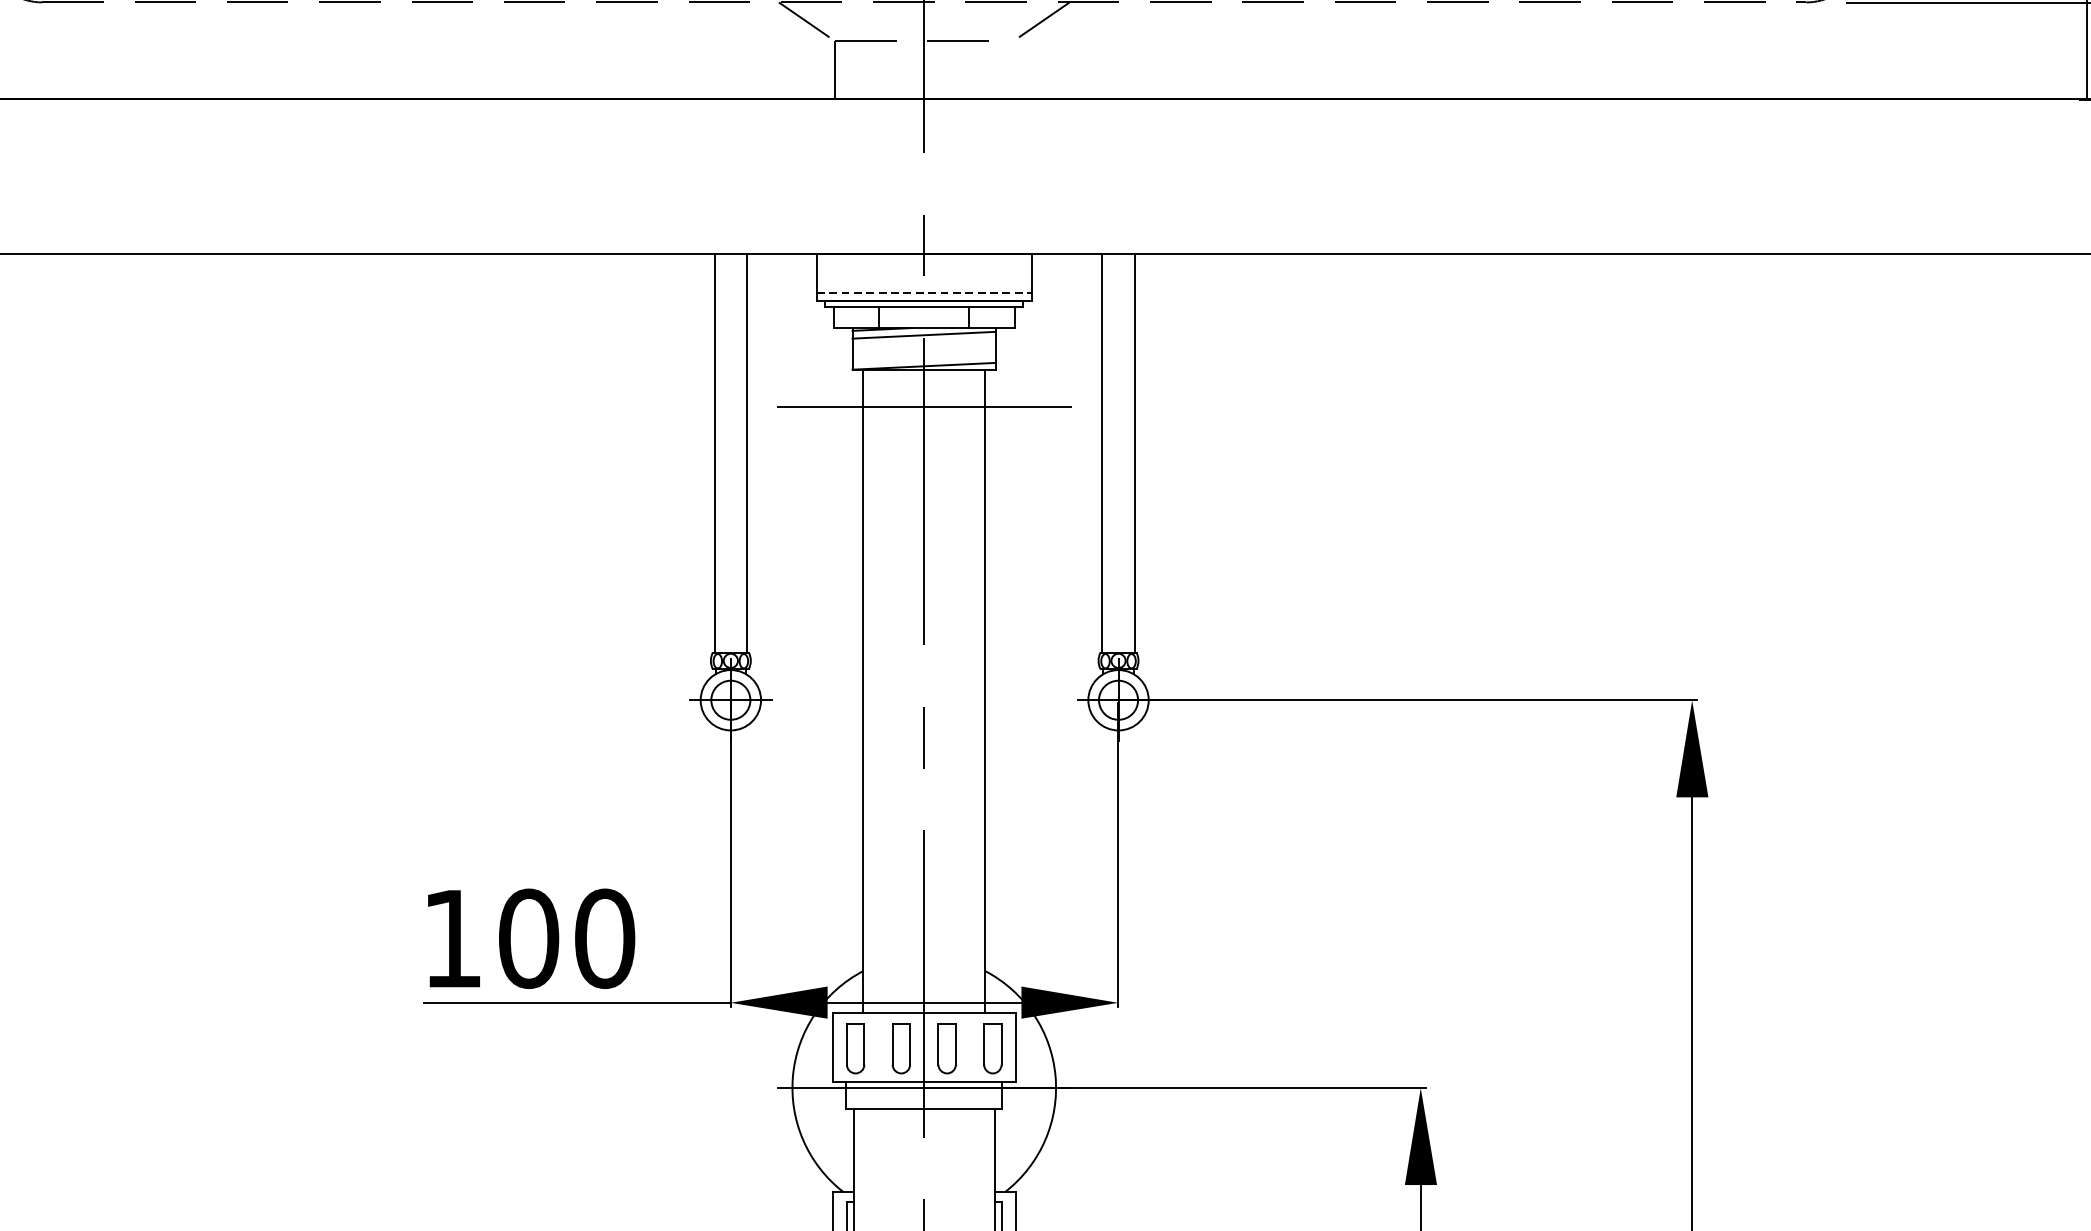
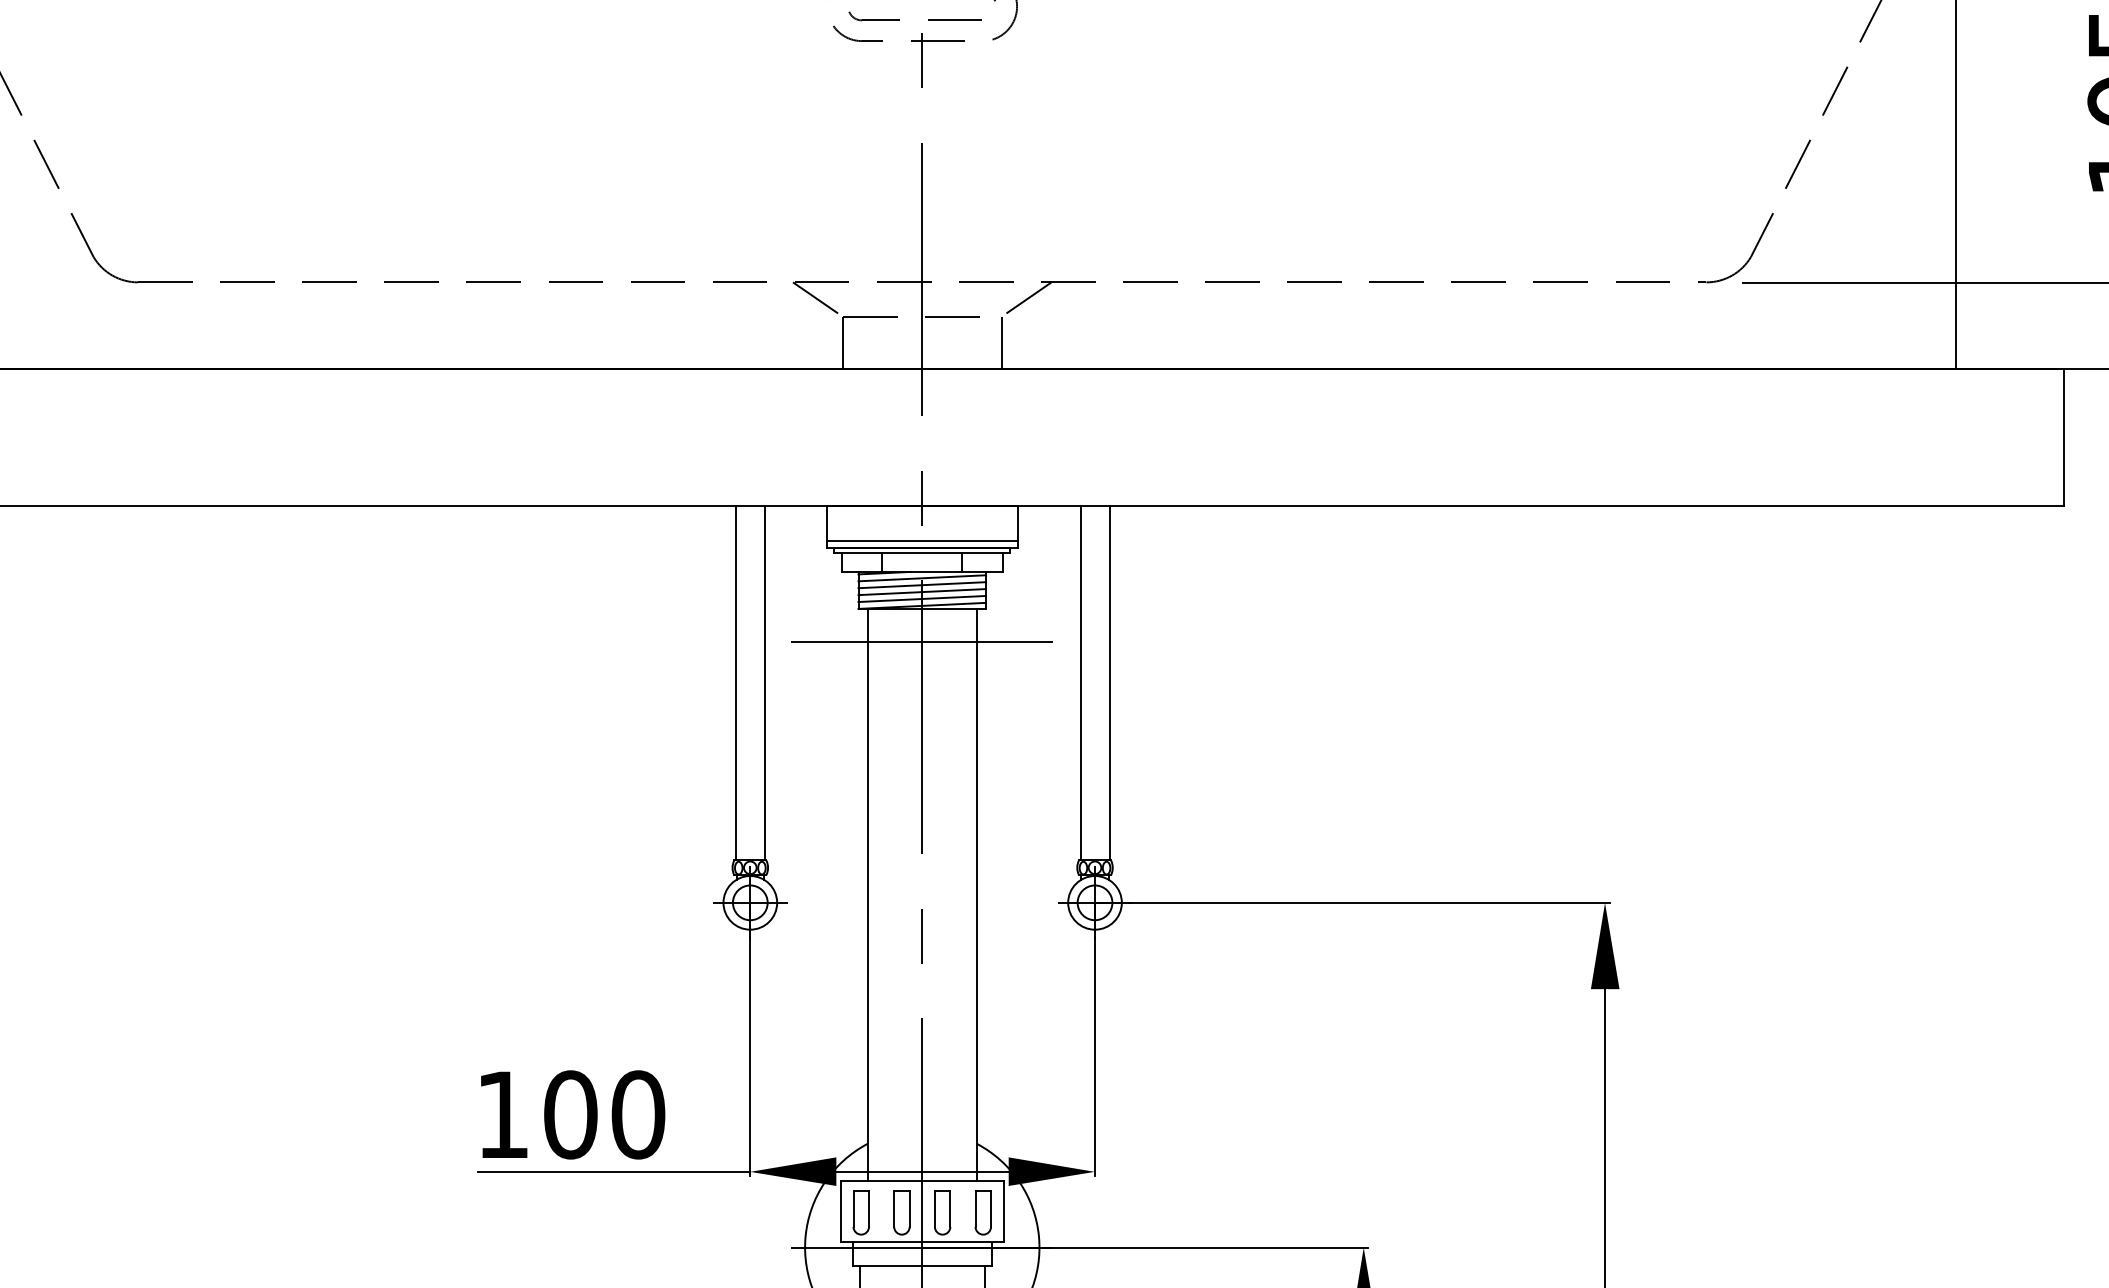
line: (1013, 70) -> (1001, 342), added
line: (924, 292) -> (922, 540), dashed -> solid
line: (924, 343) -> (922, 585), added
line: (924, 351) -> (922, 592), added
line: (924, 357) -> (922, 598), added

